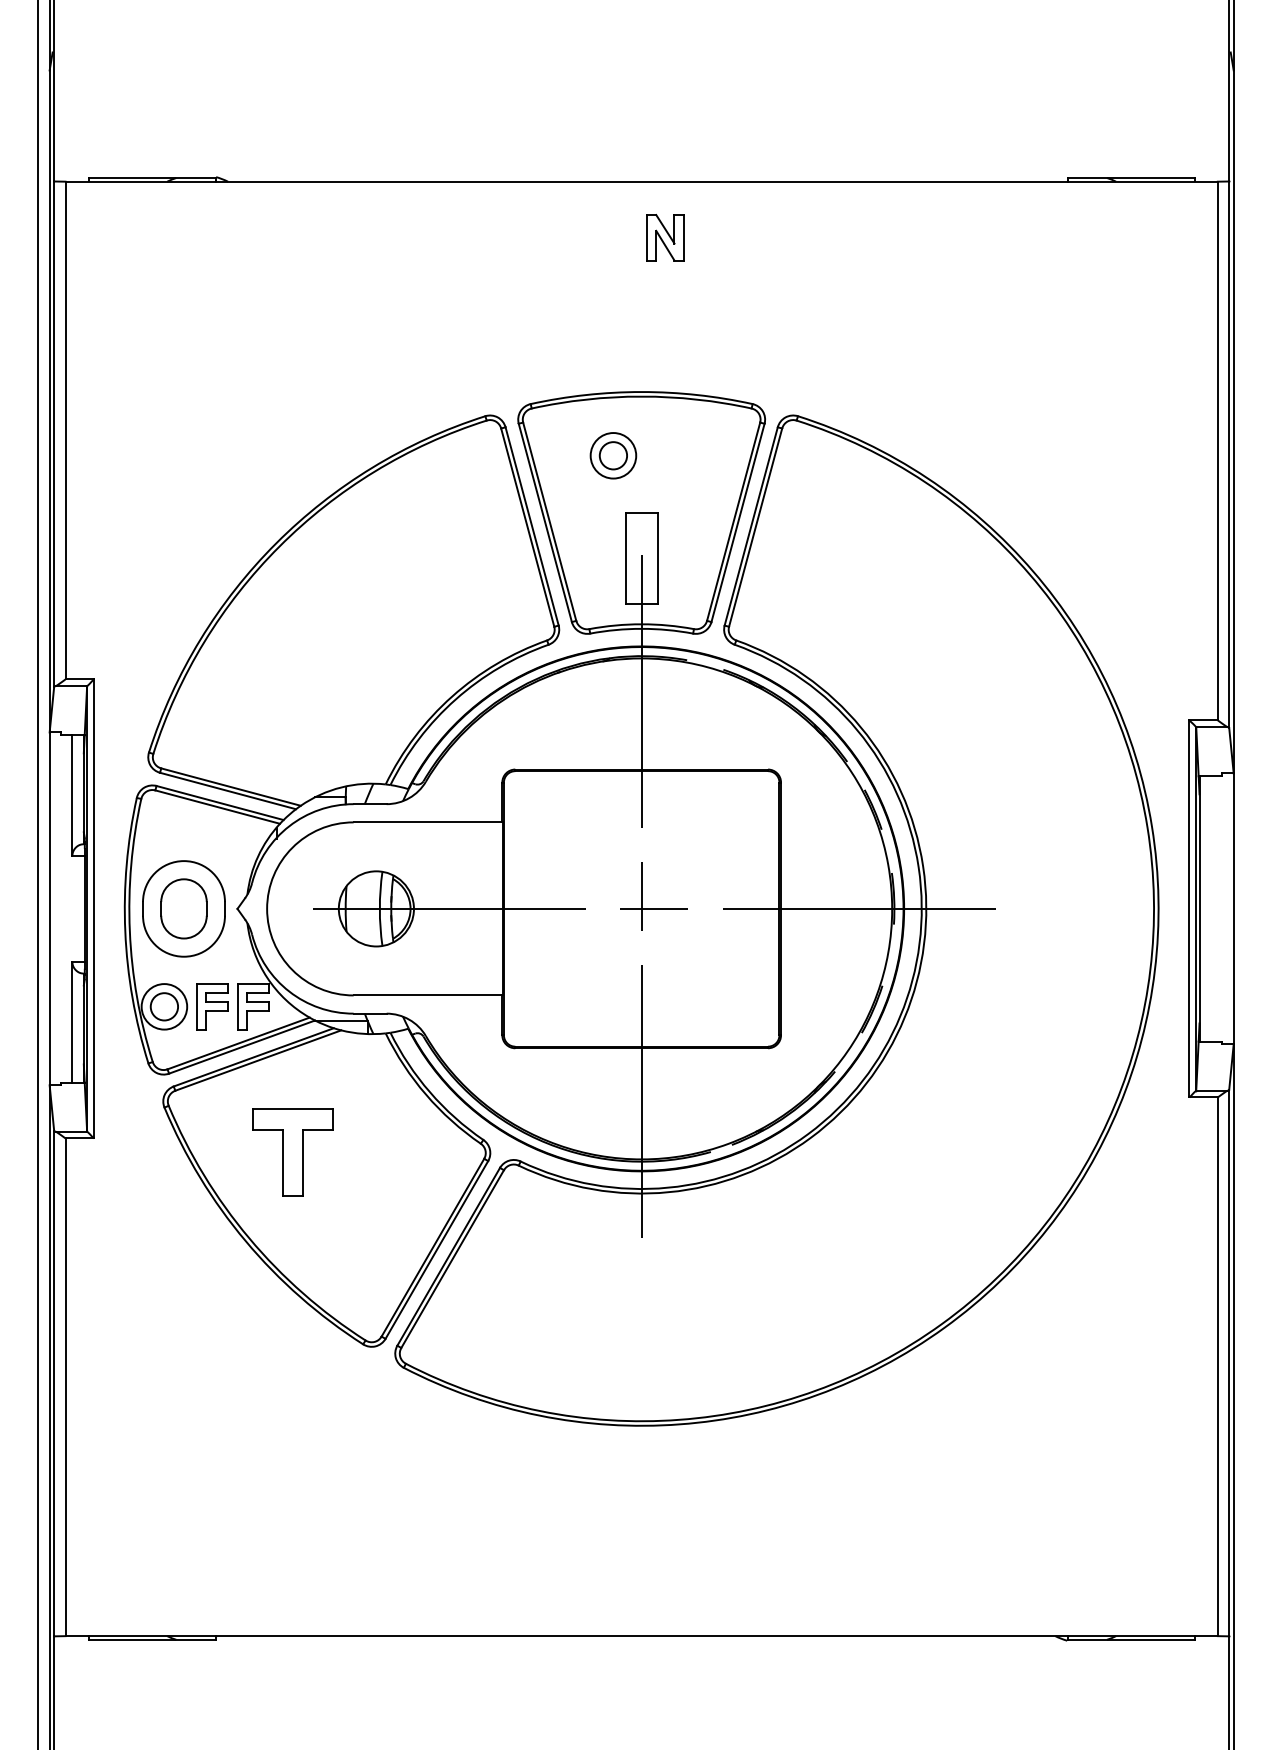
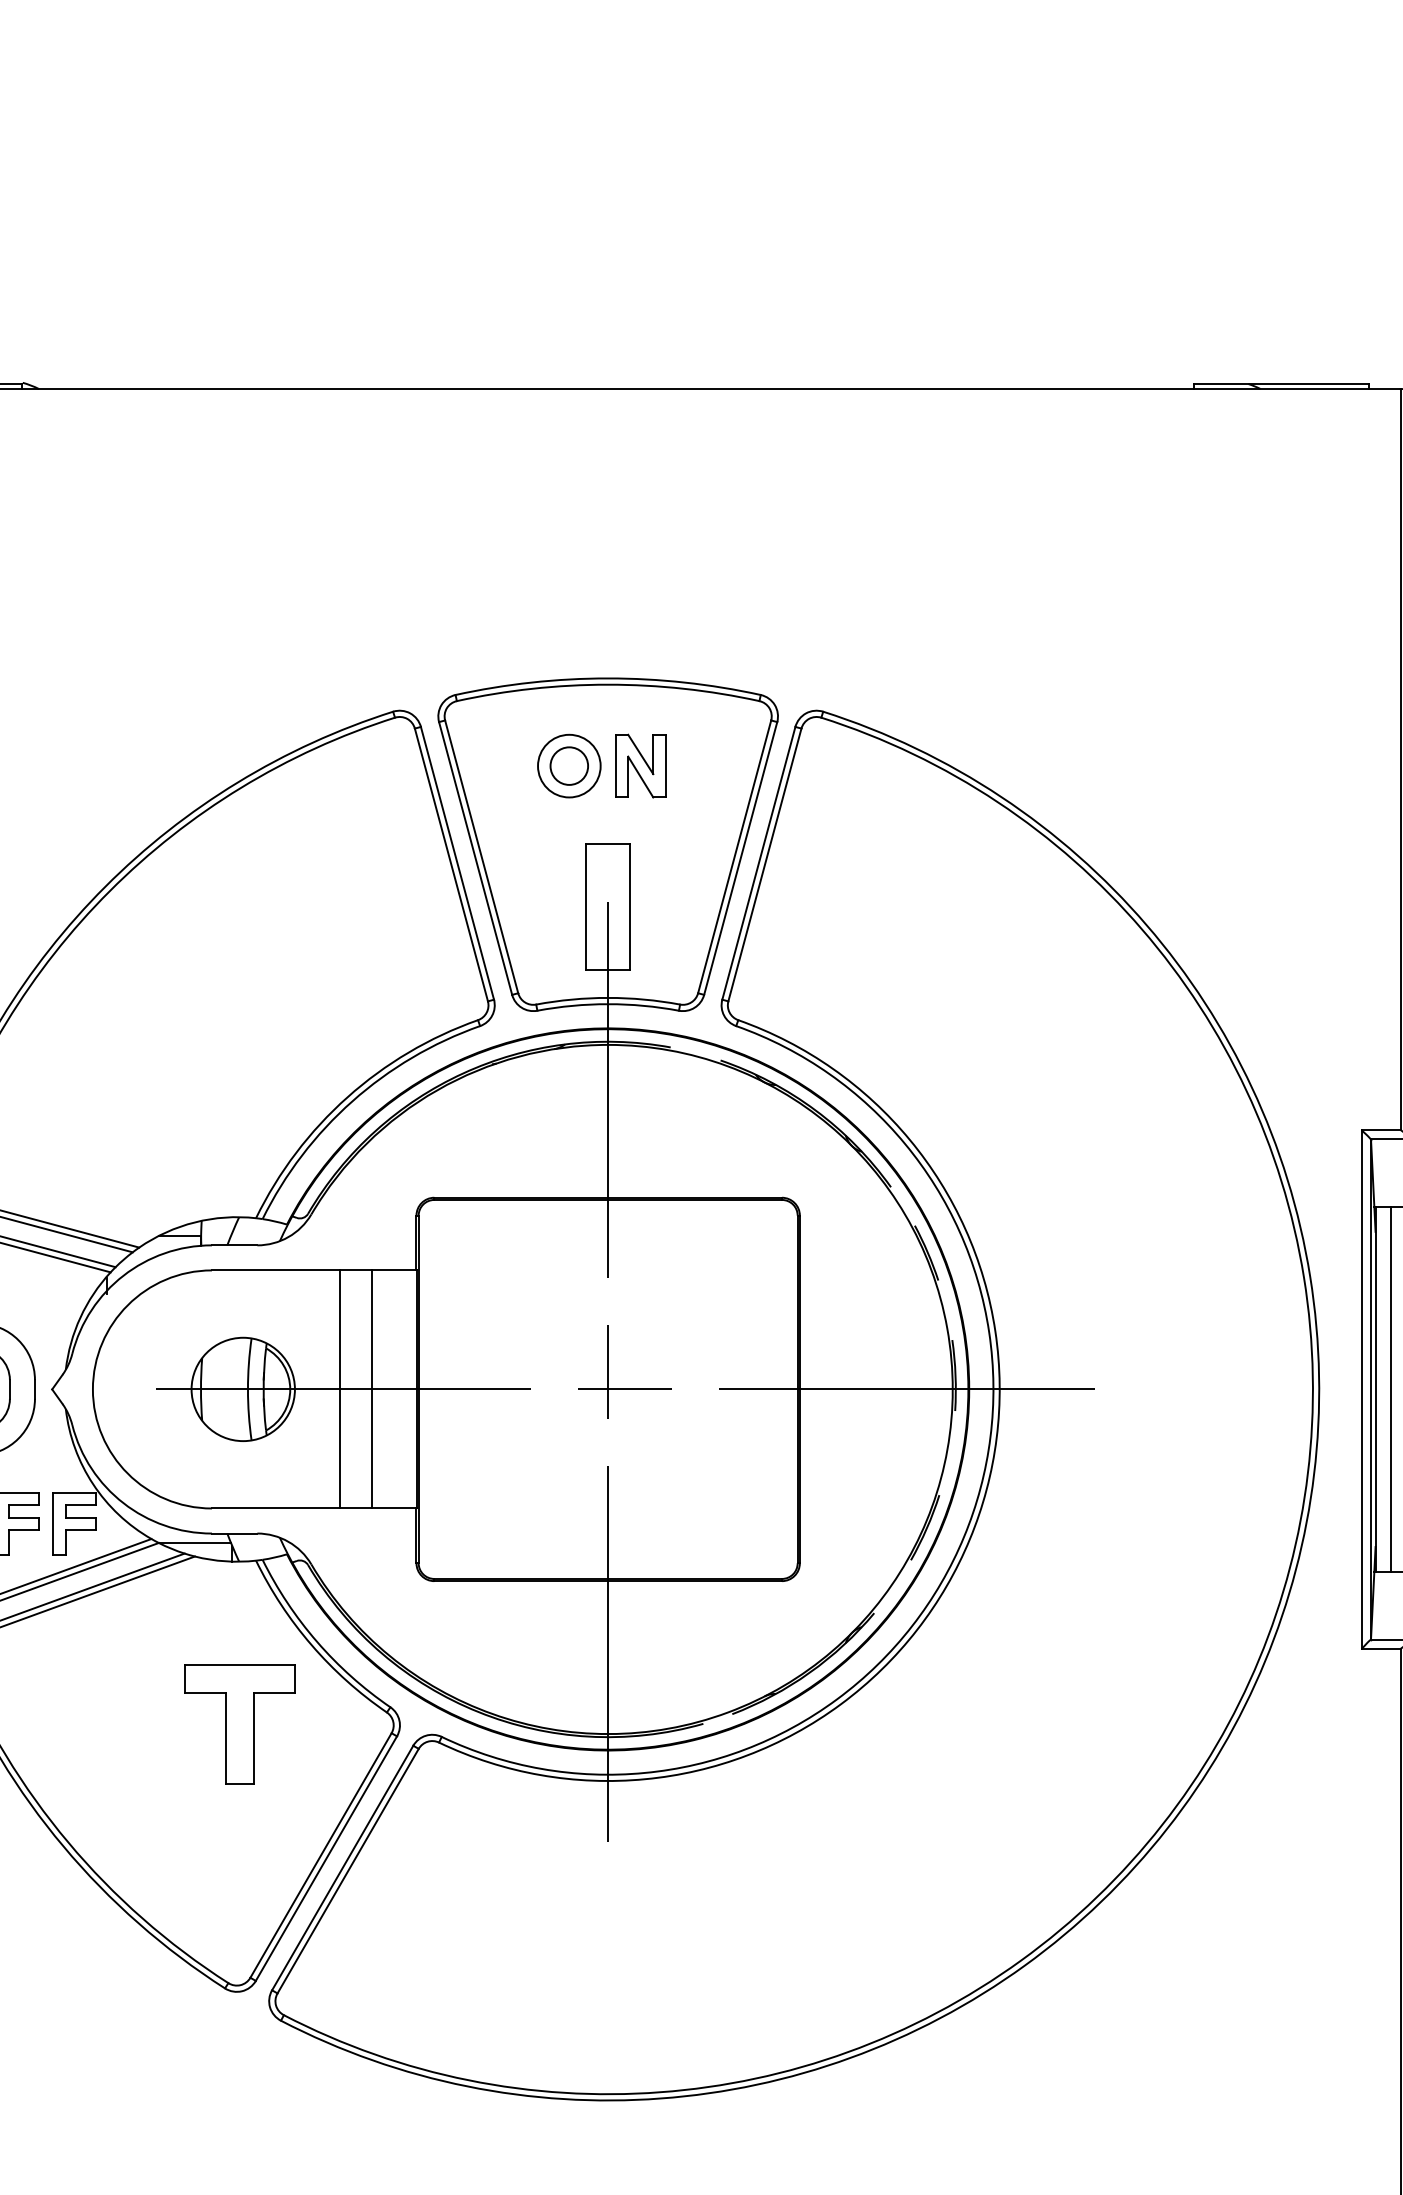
part: (665, 237) -> (640, 765), moved
line: (447, 908) -> (341, 1388), added
line: (469, 908) -> (371, 1388), added
line: (1210, 908) -> (1390, 1388), added
part: (292, 1152) -> (239, 1724), moved

